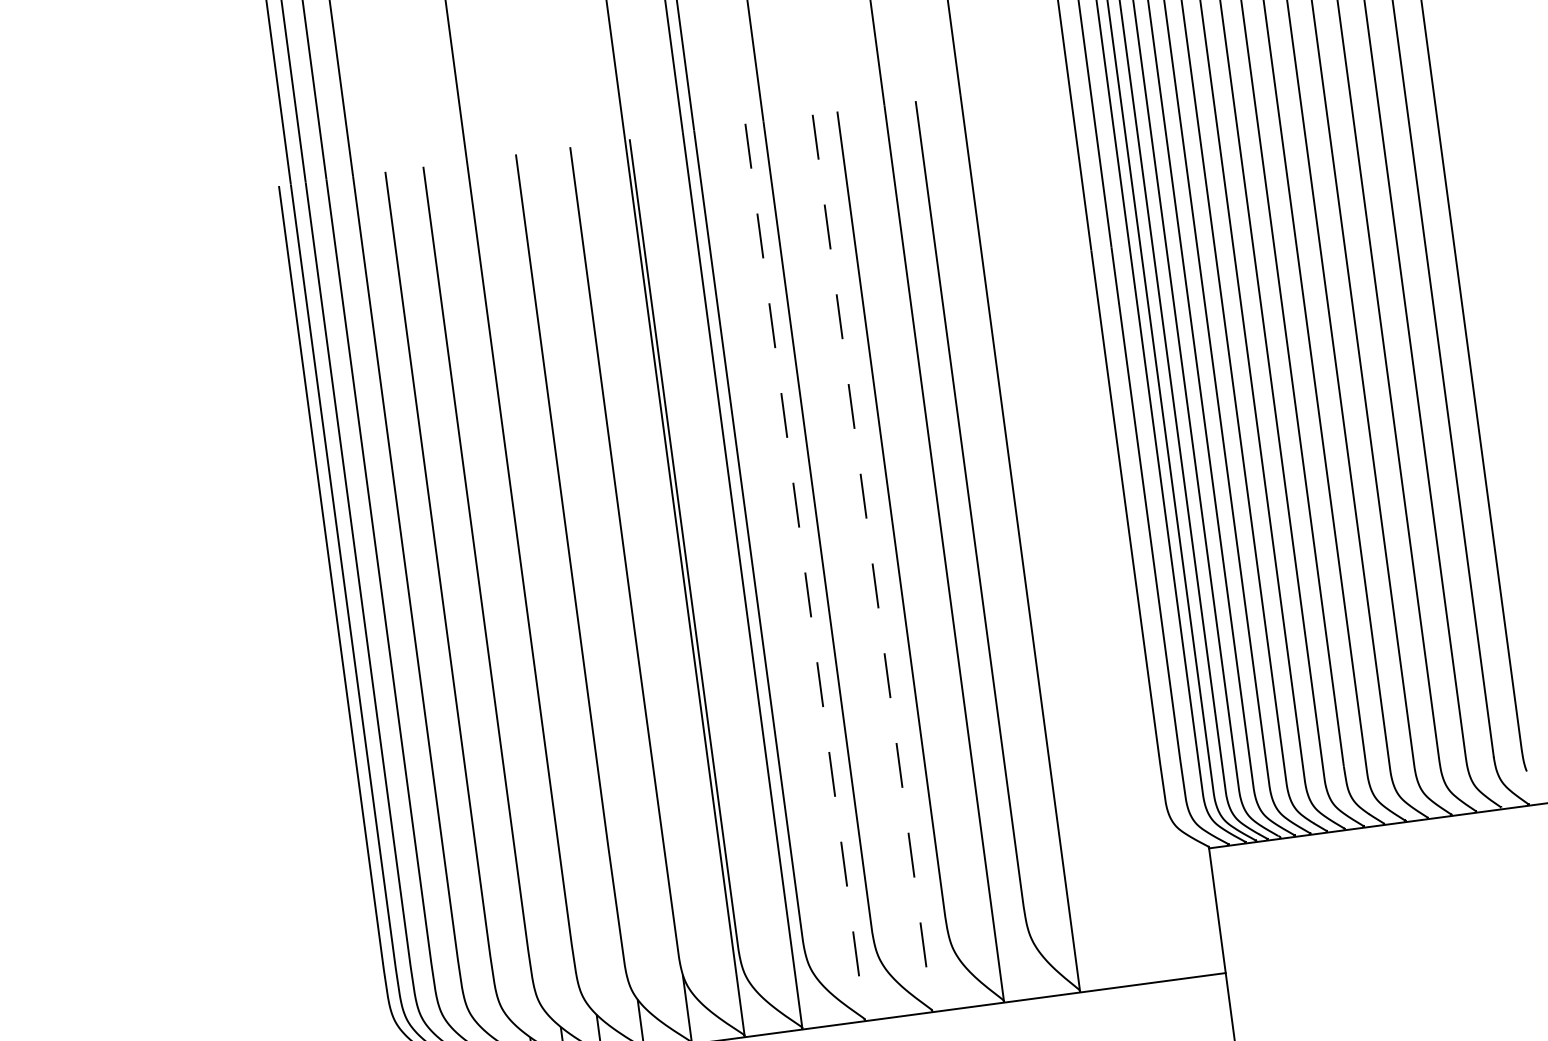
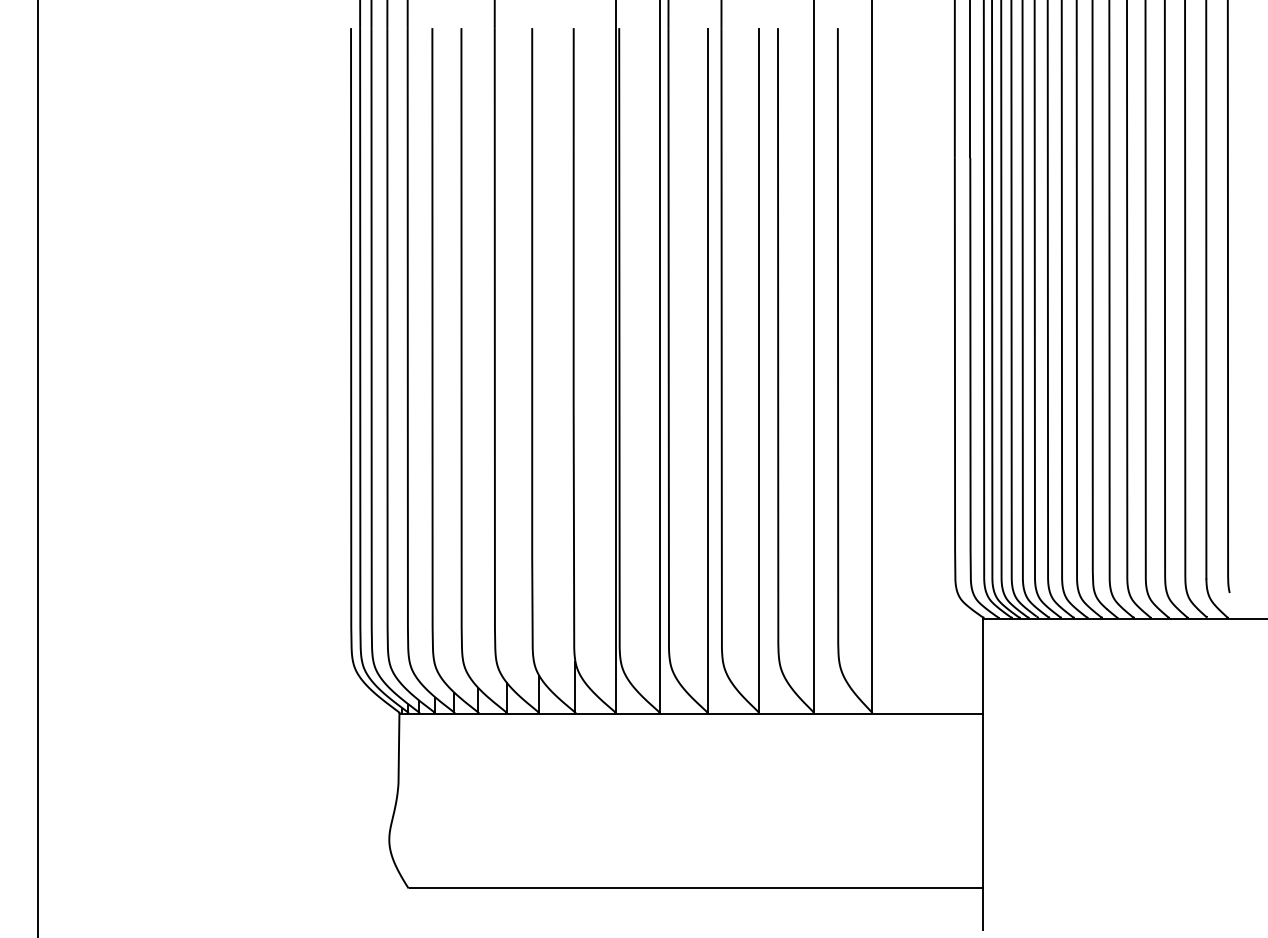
line: (872, 562) -> (759, 370), dashed -> solid
line: (804, 571) -> (707, 370), dashed -> solid

